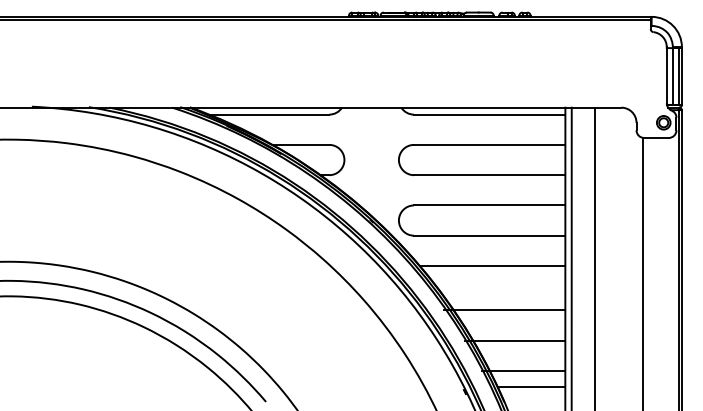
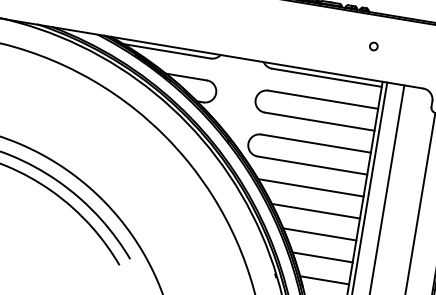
circle: (545, 62) -> (373, 46), added
line: (504, 310) -> (315, 211), moved
line: (514, 340) -> (319, 234), moved
line: (523, 370) -> (322, 257), moved

